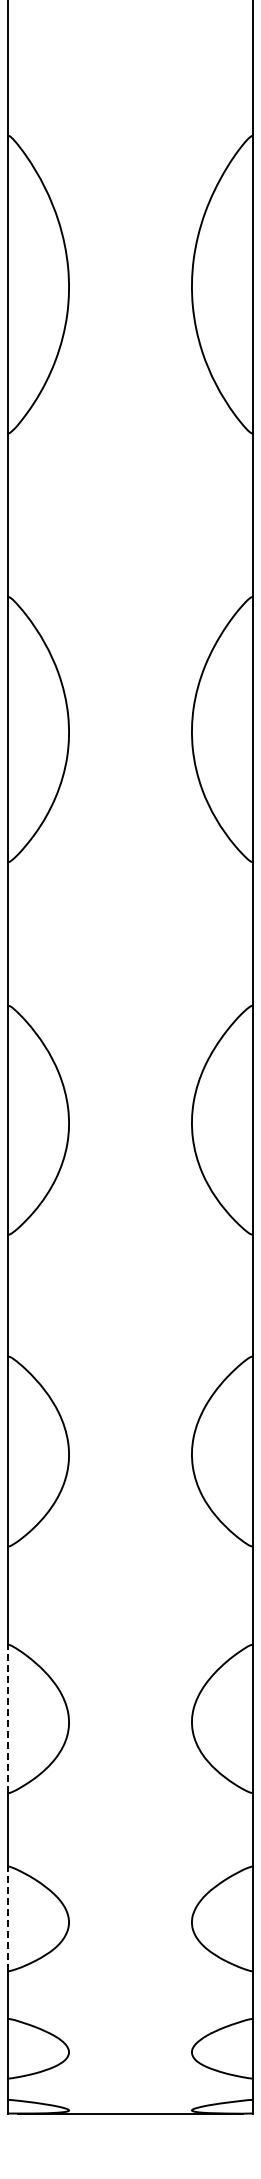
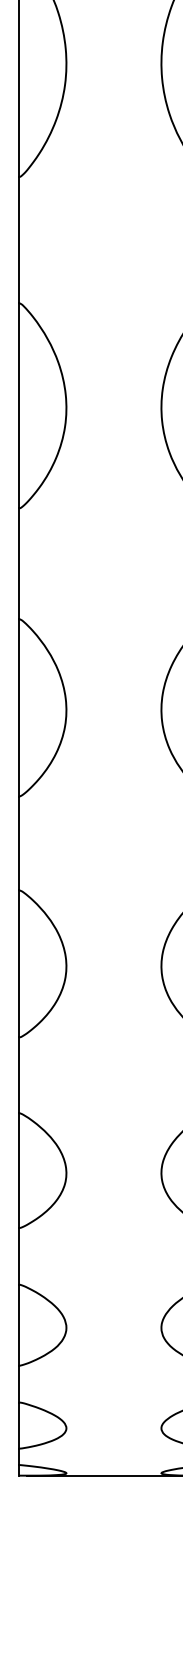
line: (7, 1718) -> (18, 1170), dashed -> solid
line: (7, 1918) -> (18, 1324), dashed -> solid

